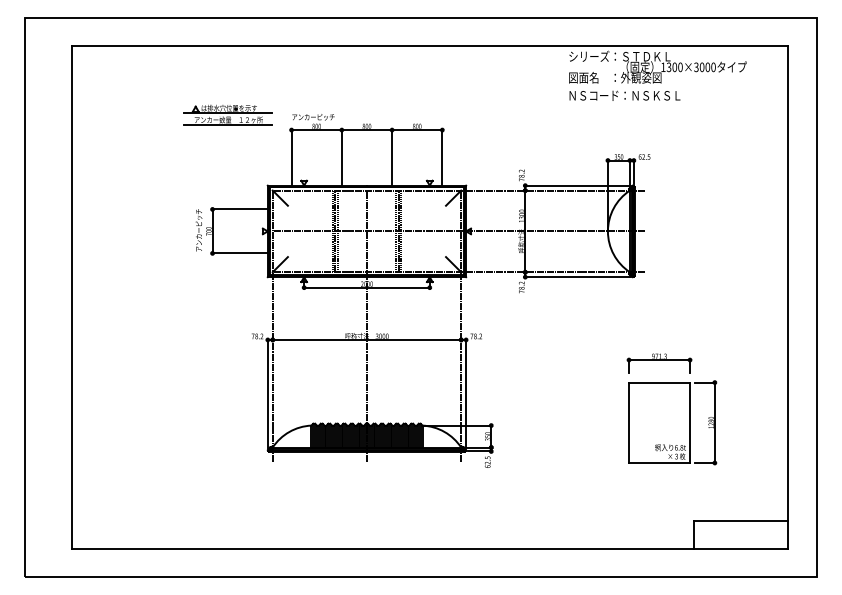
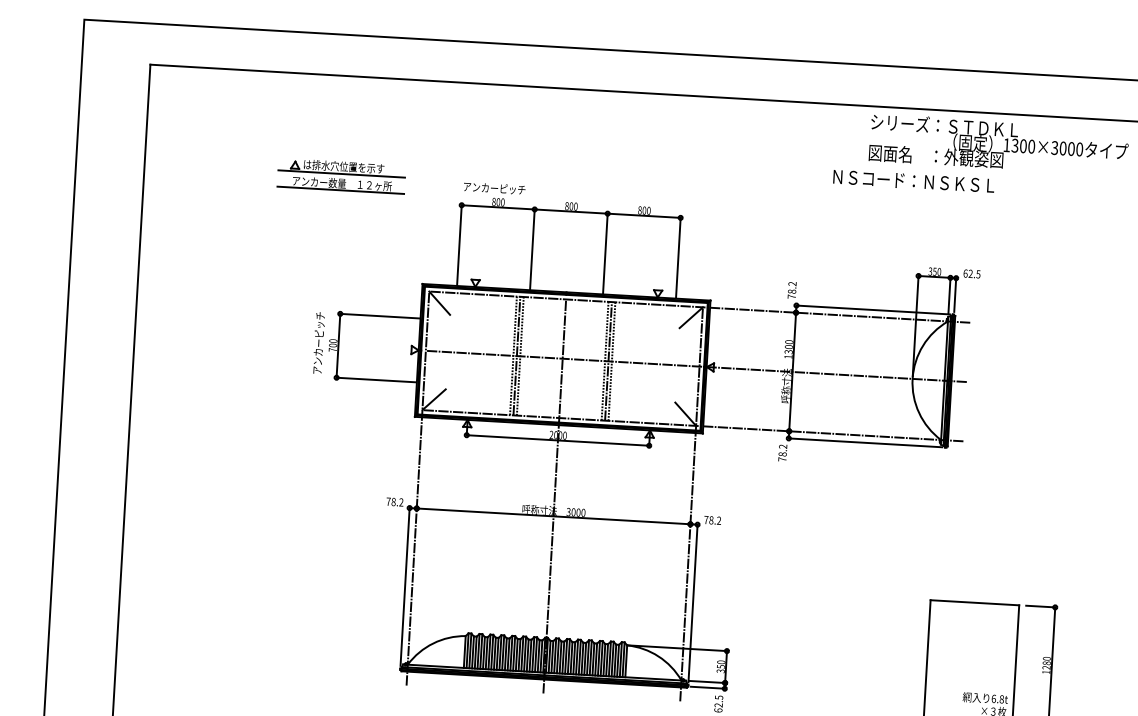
text: (624, 95) -> (913, 180), moved
part: (227, 114) -> (340, 175), moved
part: (659, 363) -> (976, 575), removed

